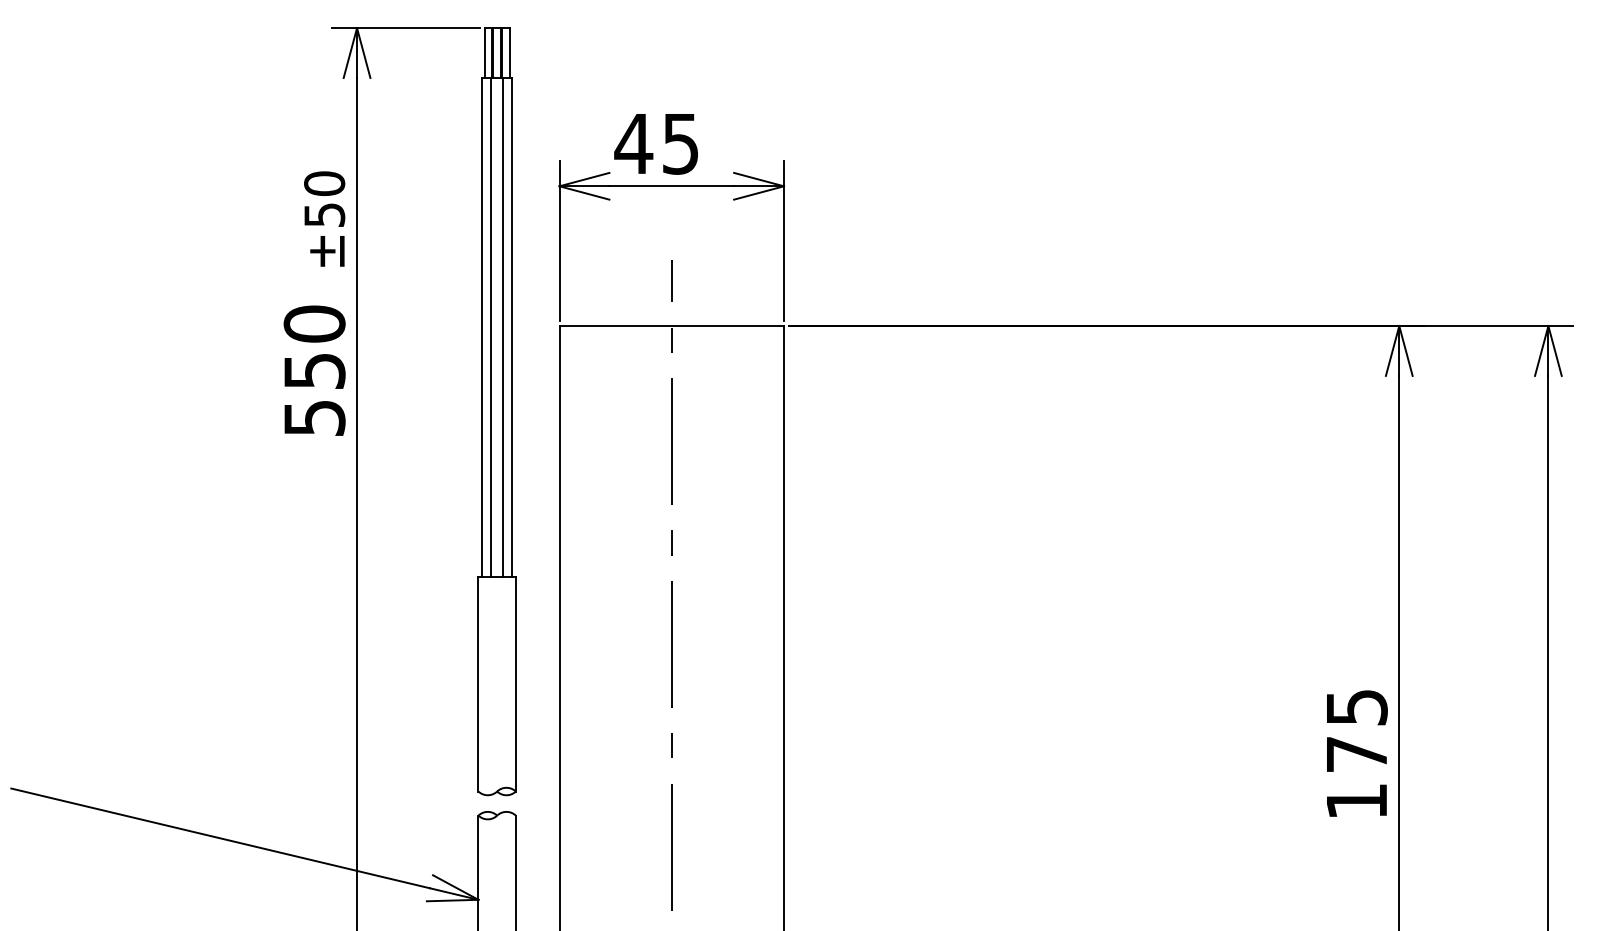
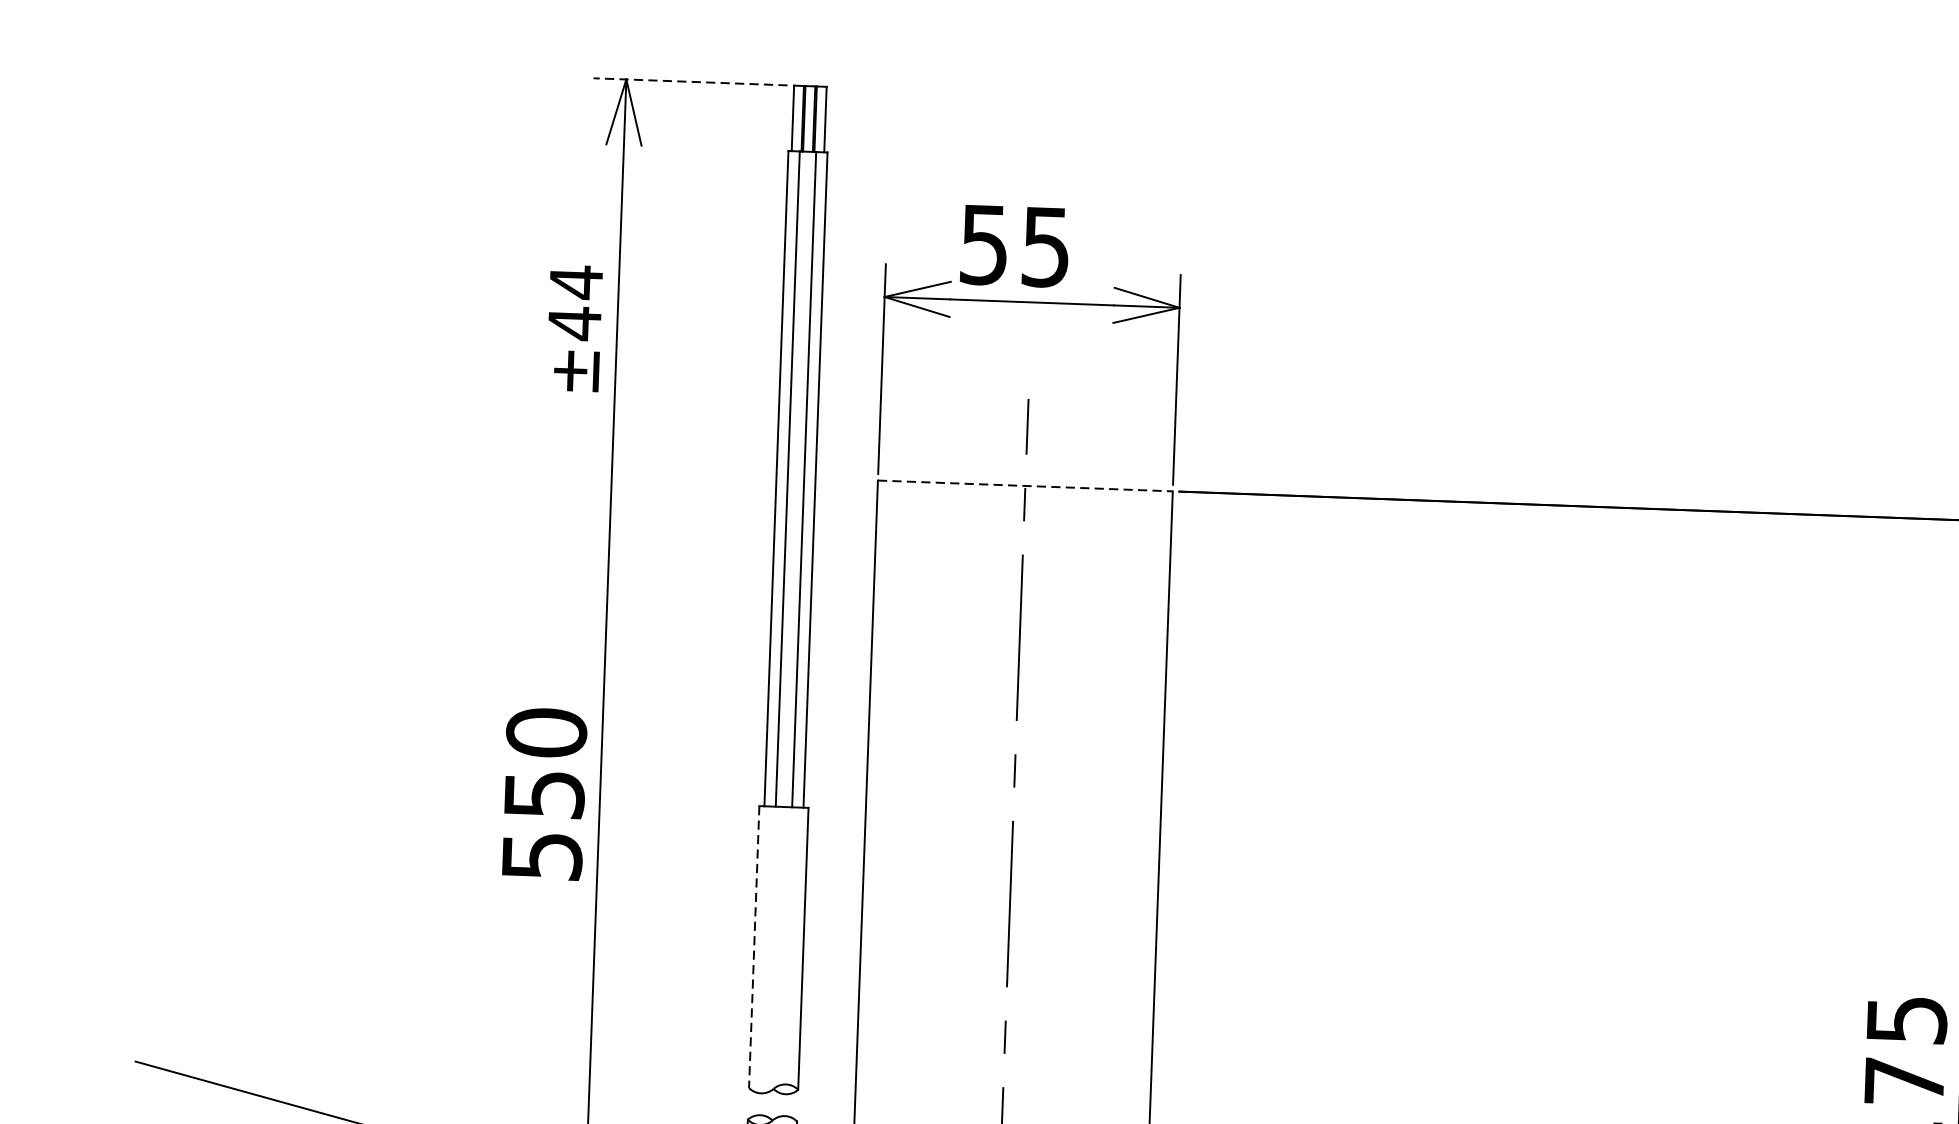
line: (405, 28) -> (689, 82), solid -> dashed
text: (633, 144) -> (983, 245), 45 -> 55
text: (324, 199) -> (575, 303), ±50 -> ±44
line: (672, 326) -> (1026, 486), solid -> dashed
text: (314, 370) -> (544, 793), moved
line: (478, 684) -> (754, 947), solid -> dashed

